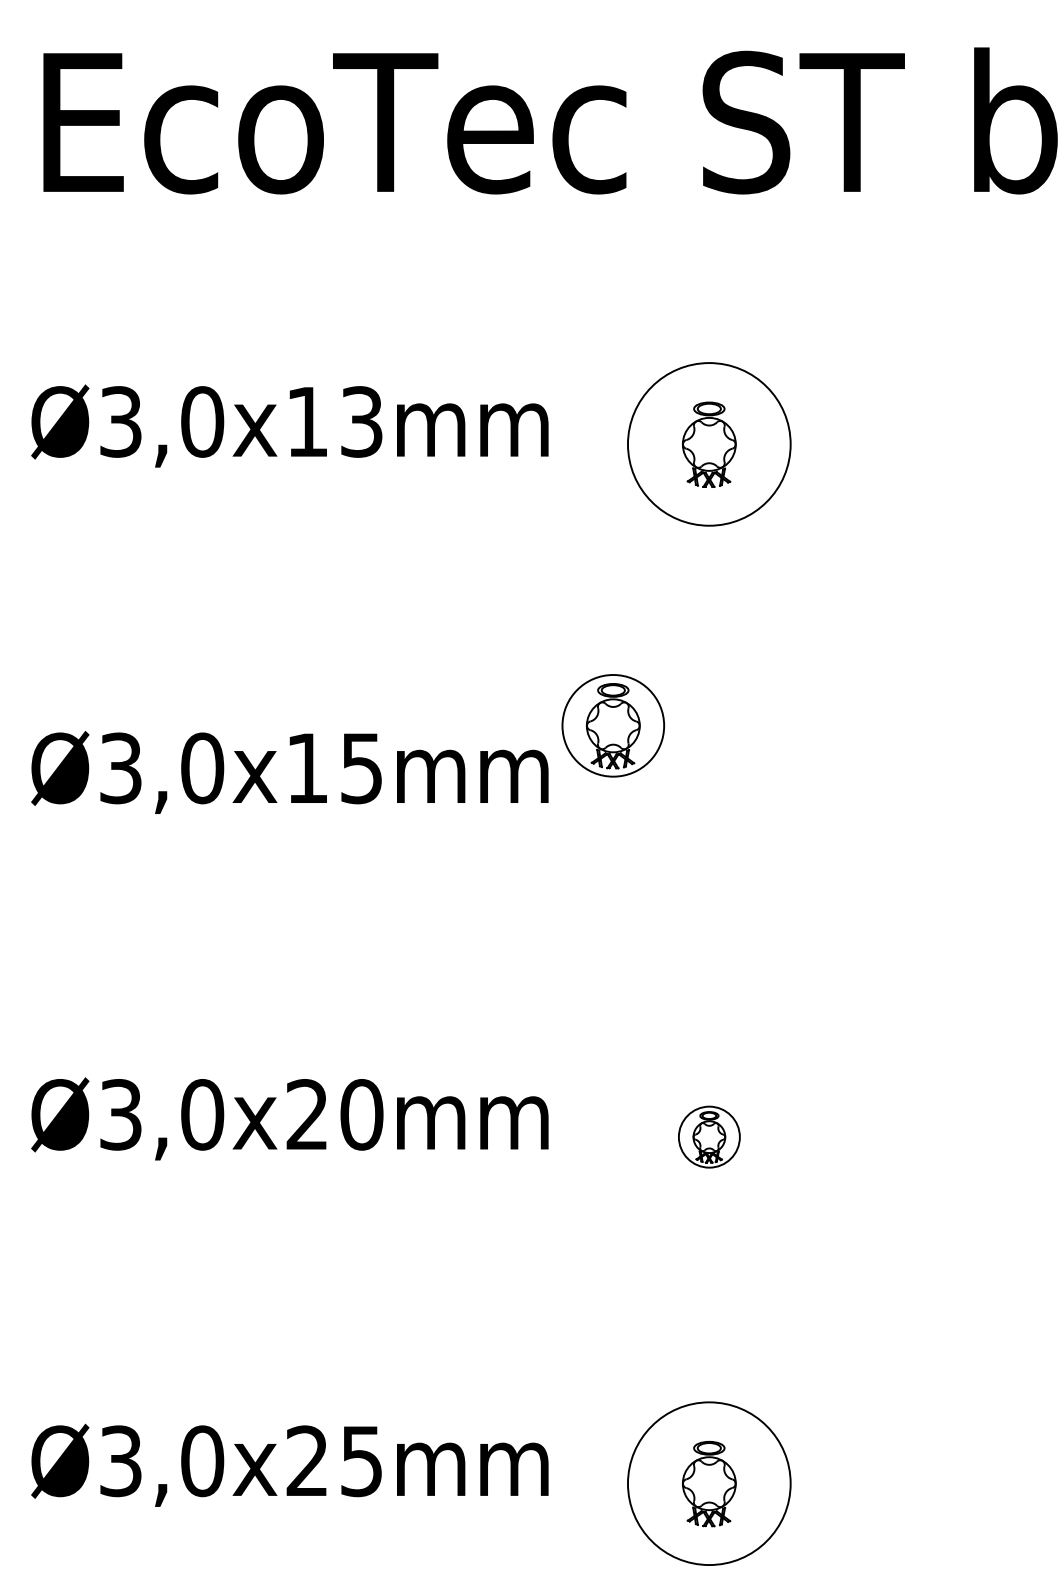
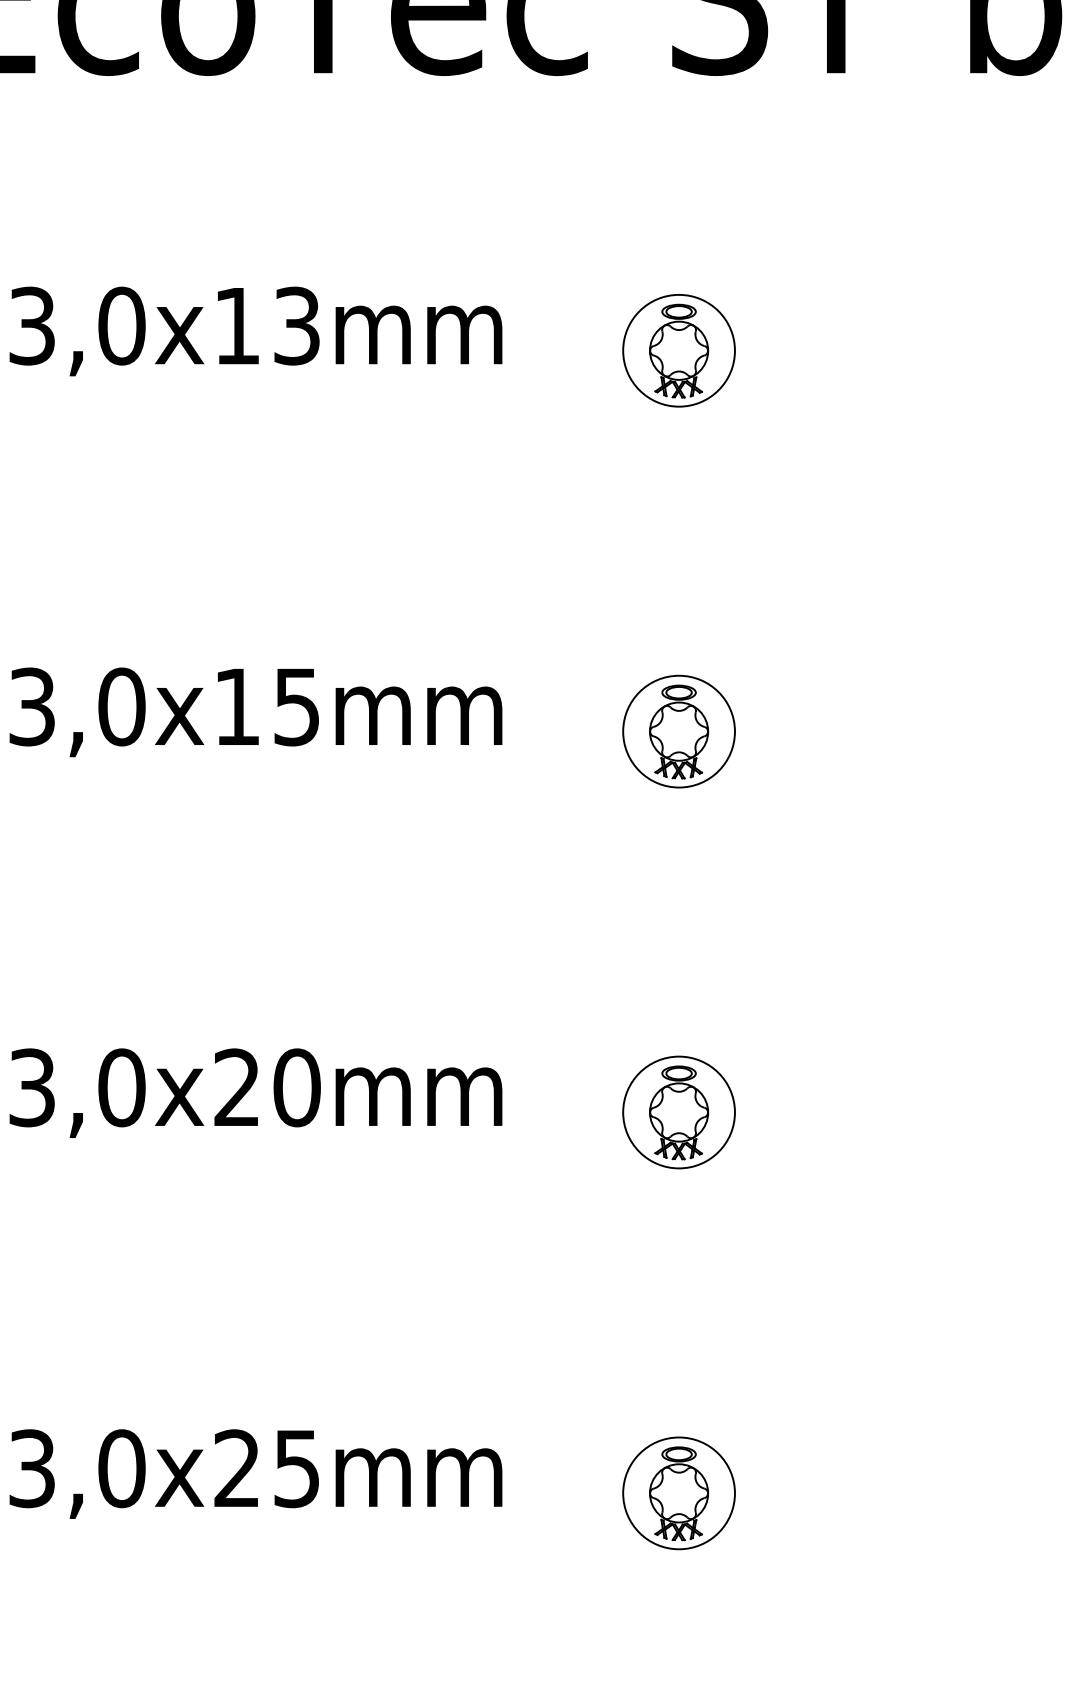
circle: (709, 444) -> (679, 350), size x0.62
part: (613, 725) -> (679, 731), moved
part: (709, 1136) -> (679, 1111), size x1.67
circle: (709, 1483) -> (679, 1493), size x0.62

